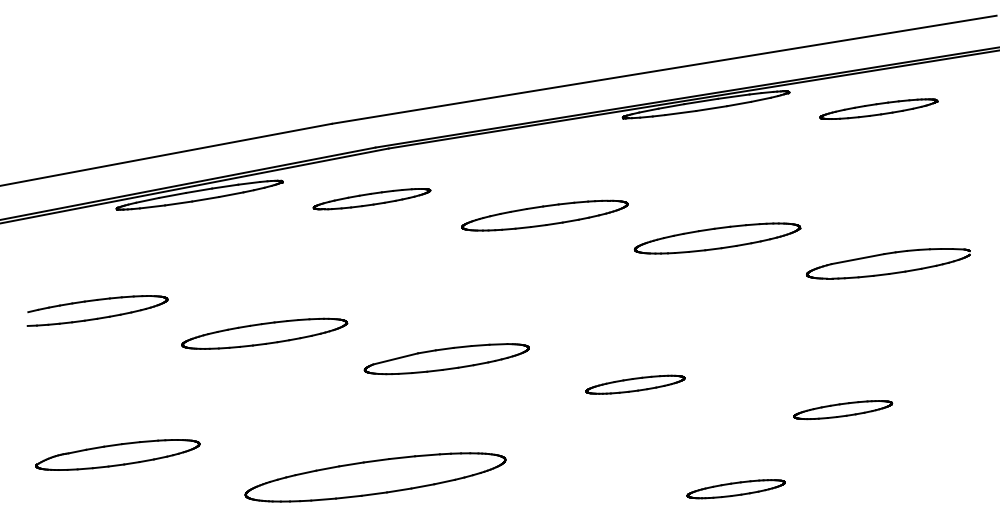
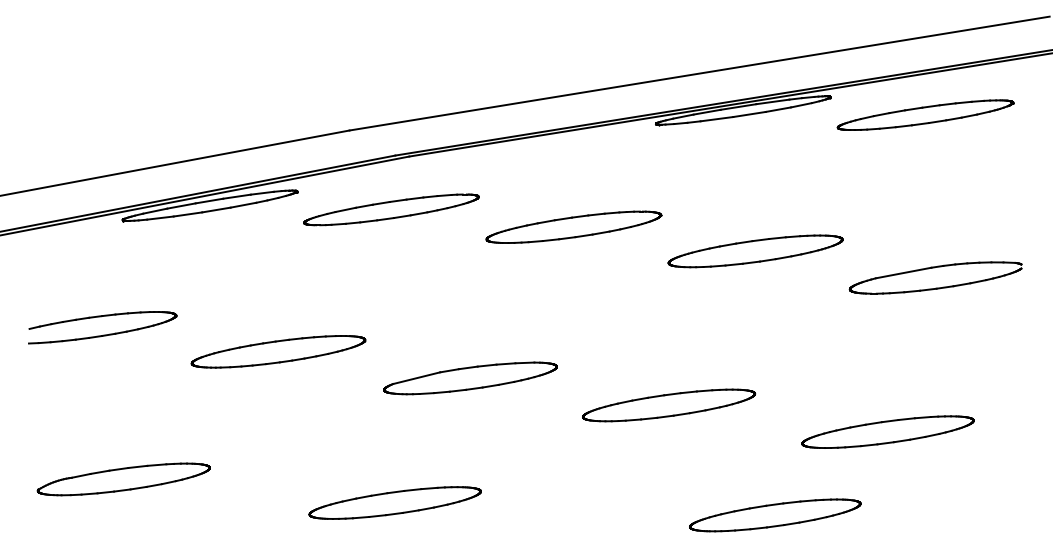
part: (878, 108) -> (925, 114), size x1.43
part: (371, 198) -> (391, 209), size x1.43
part: (635, 384) -> (669, 405), size x1.67
part: (842, 409) -> (887, 431), size x1.67
part: (374, 476) -> (394, 502), size x0.62
part: (736, 489) -> (775, 515), size x1.67

